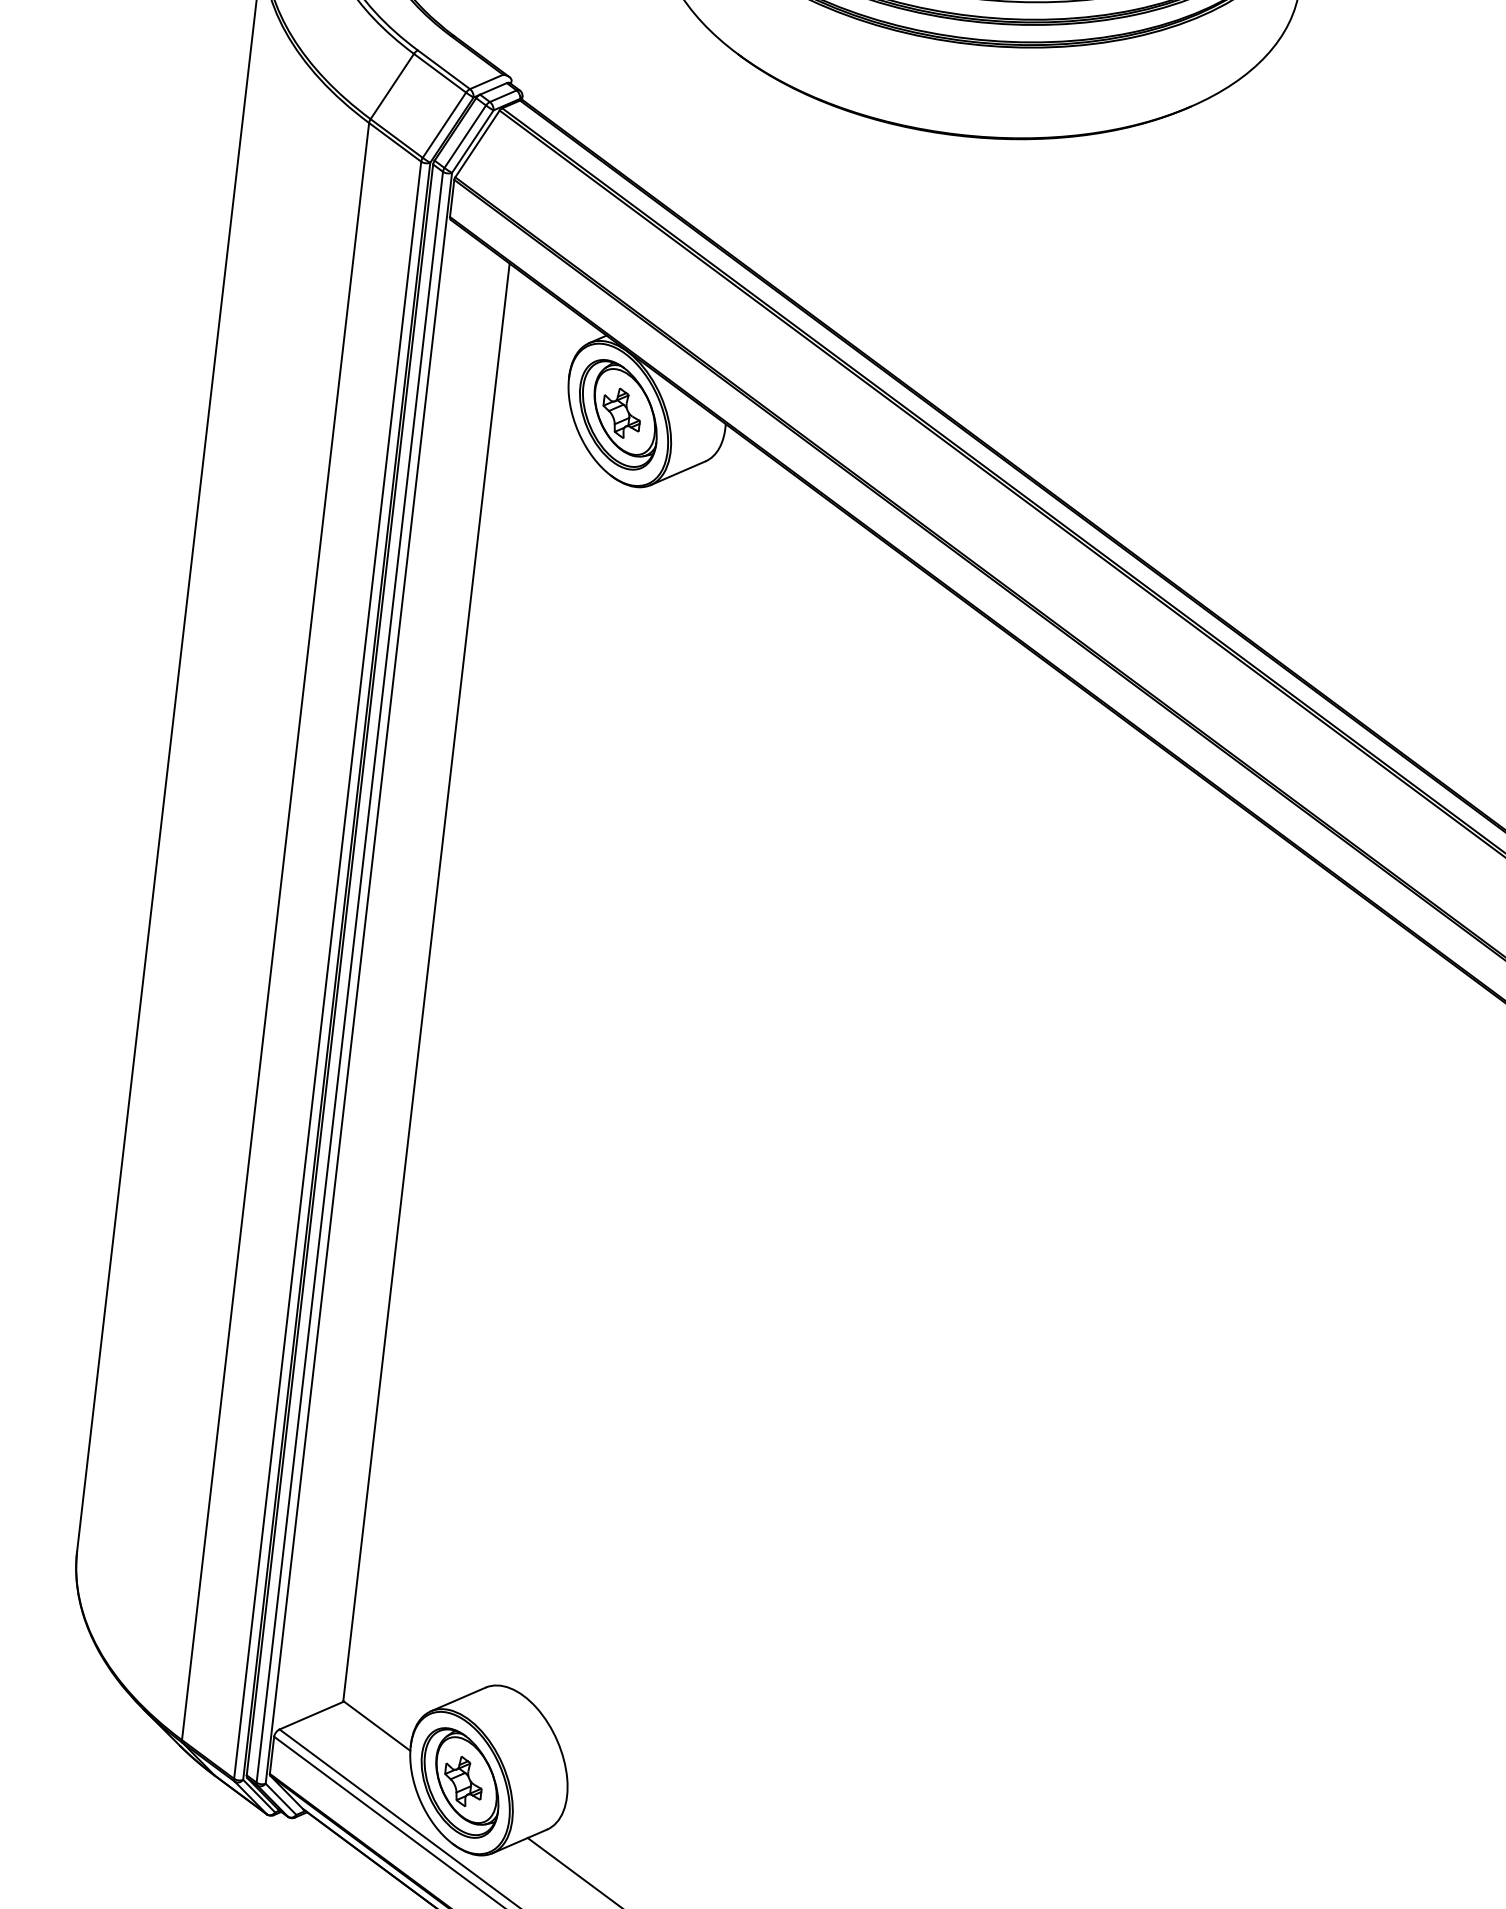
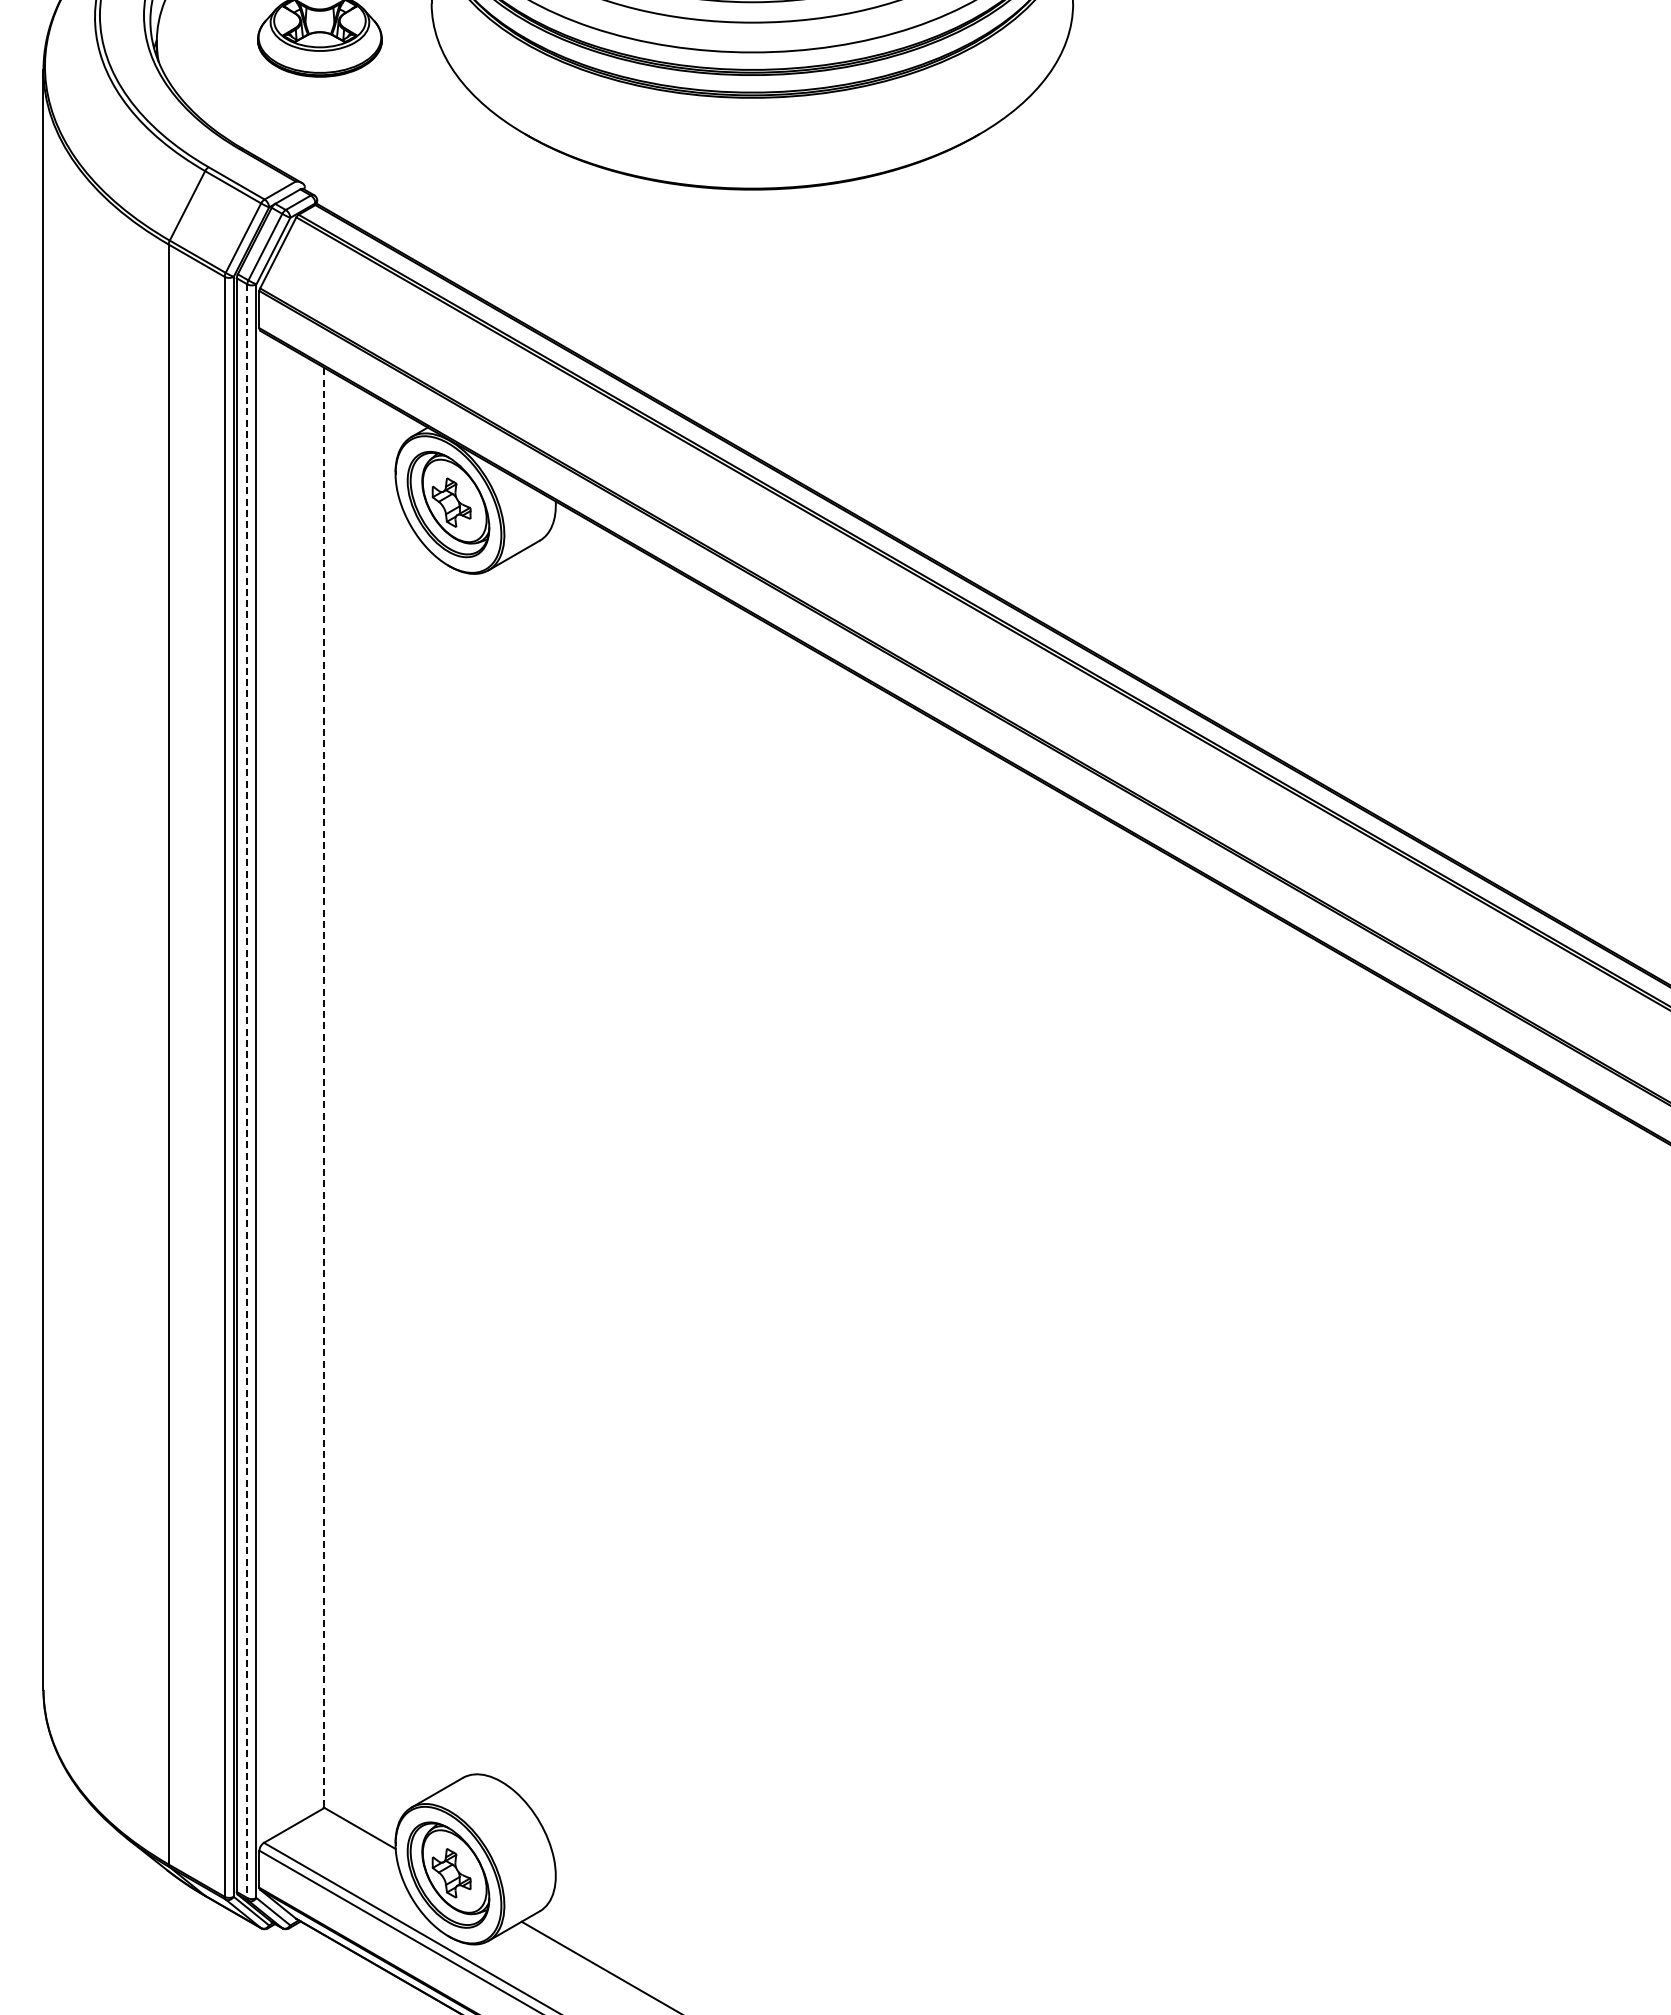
line: (349, 977) -> (247, 1091), solid -> dashed
line: (426, 981) -> (323, 1086), solid -> dashed

